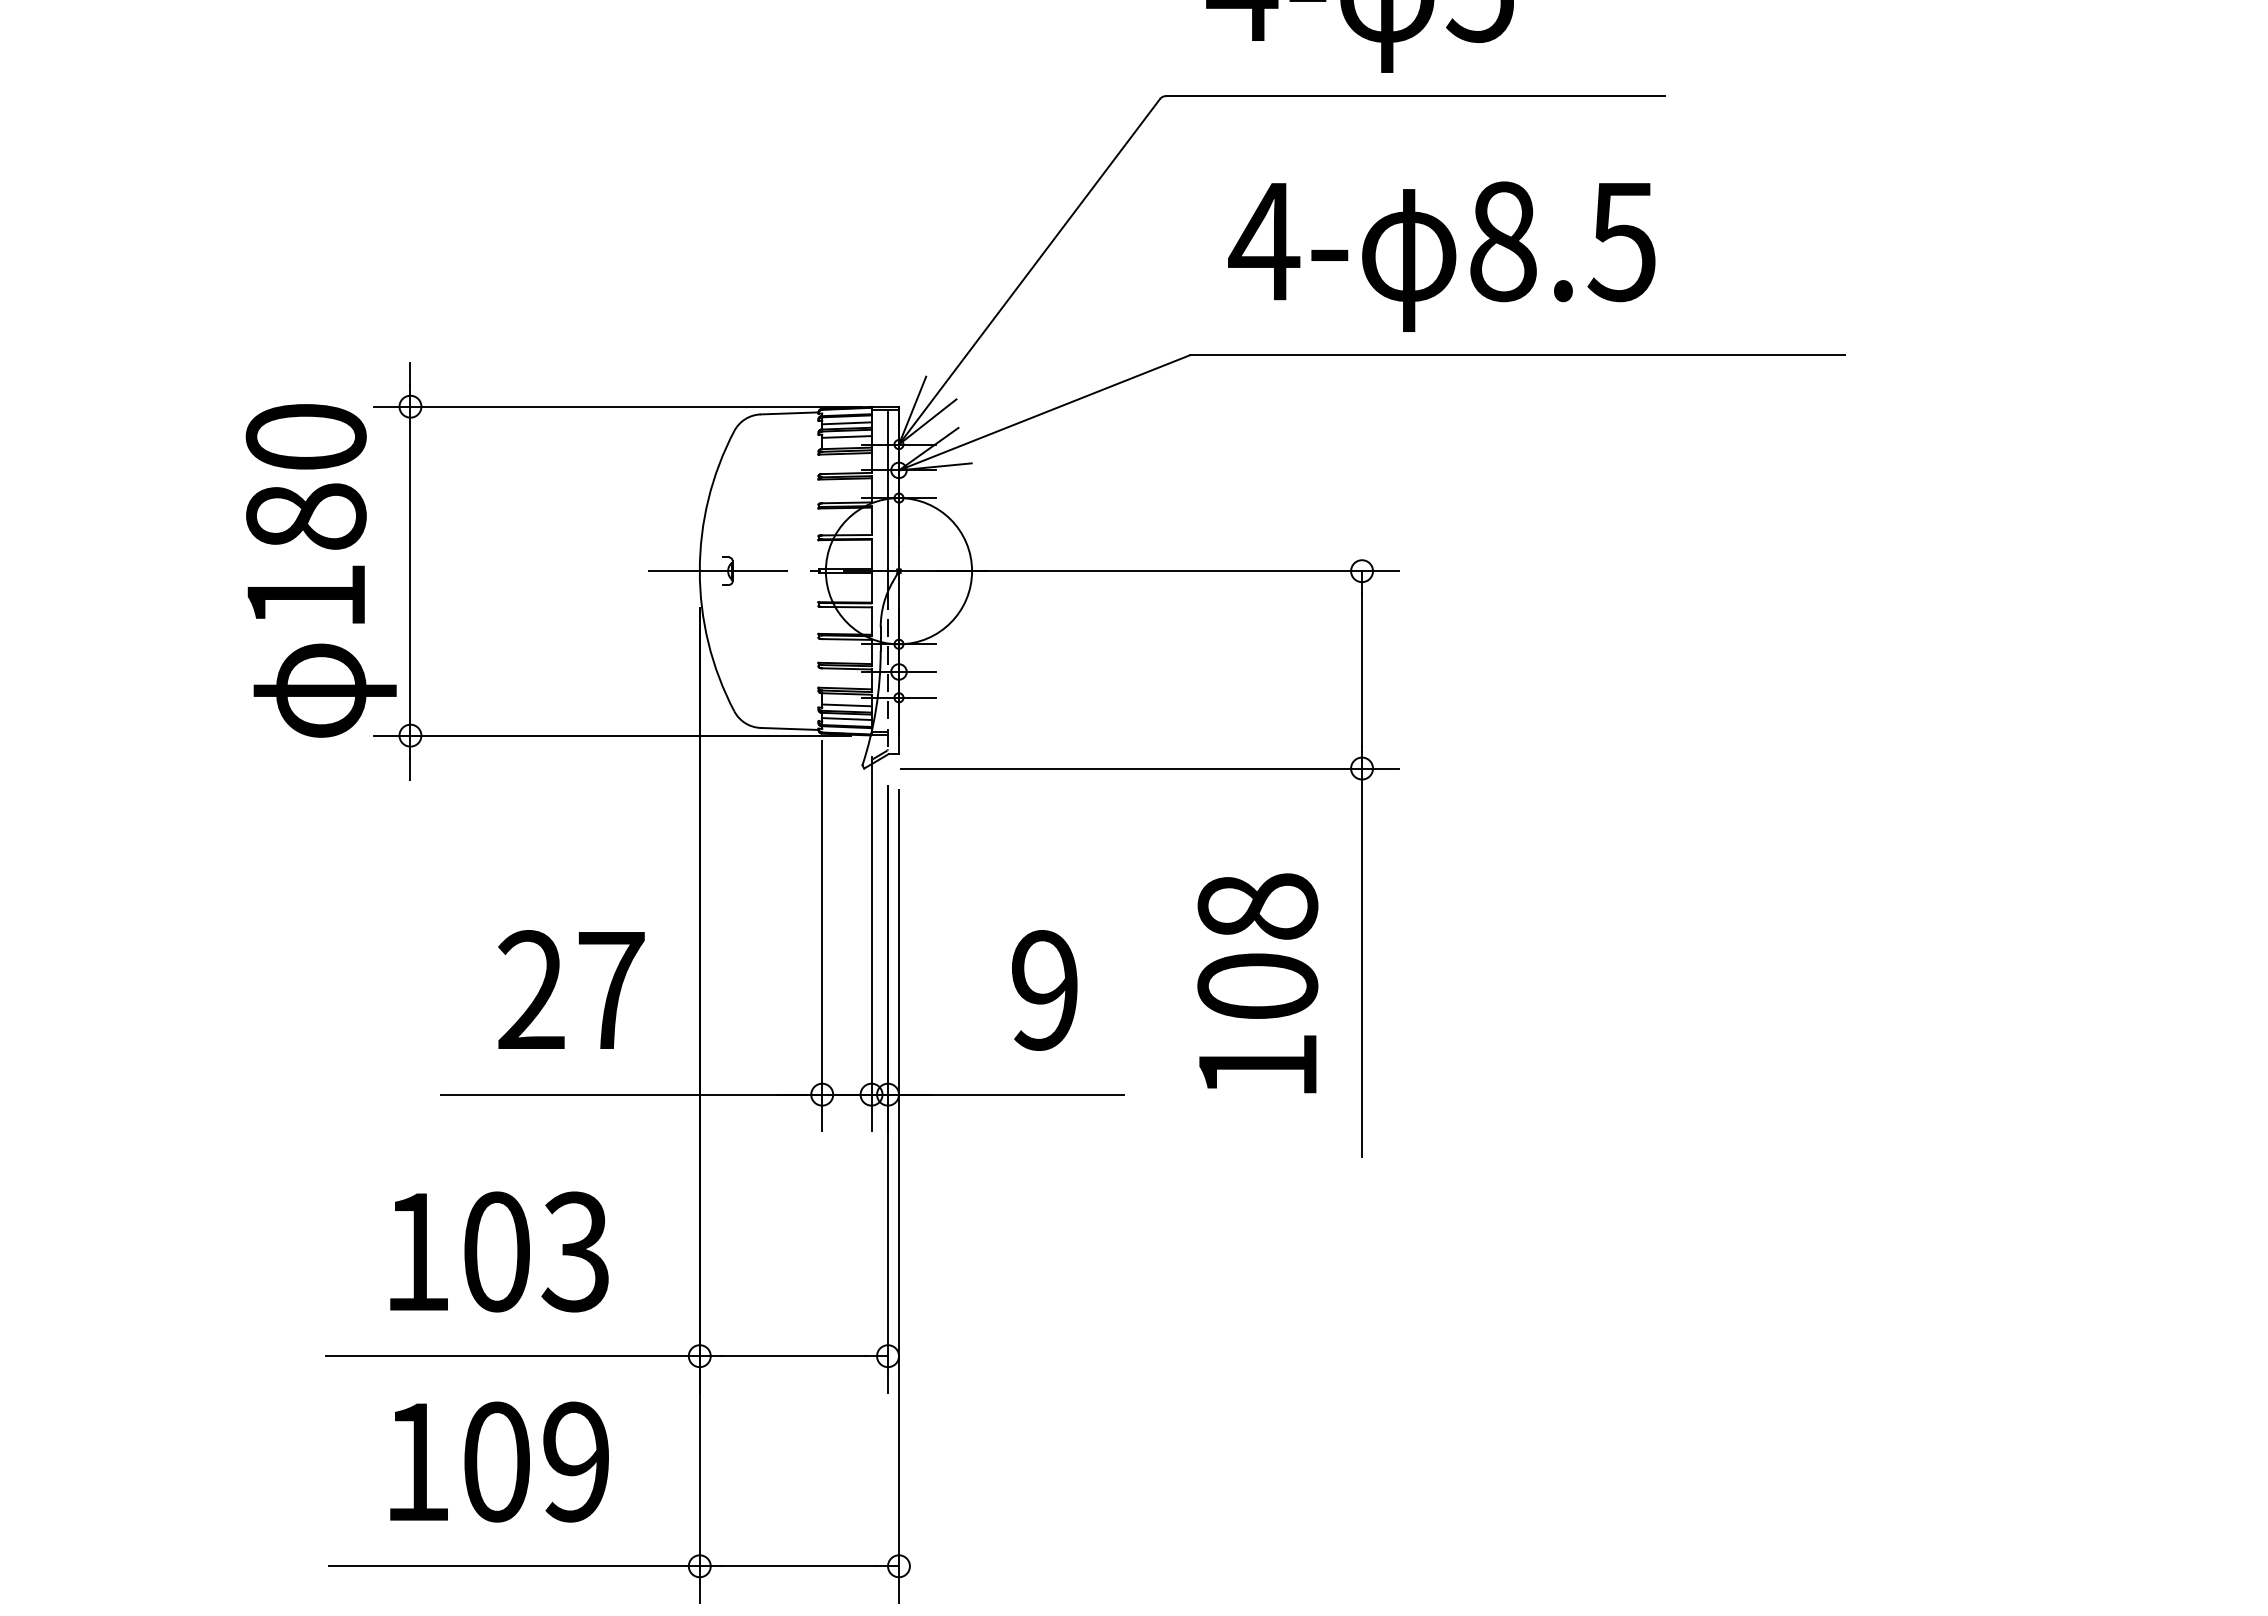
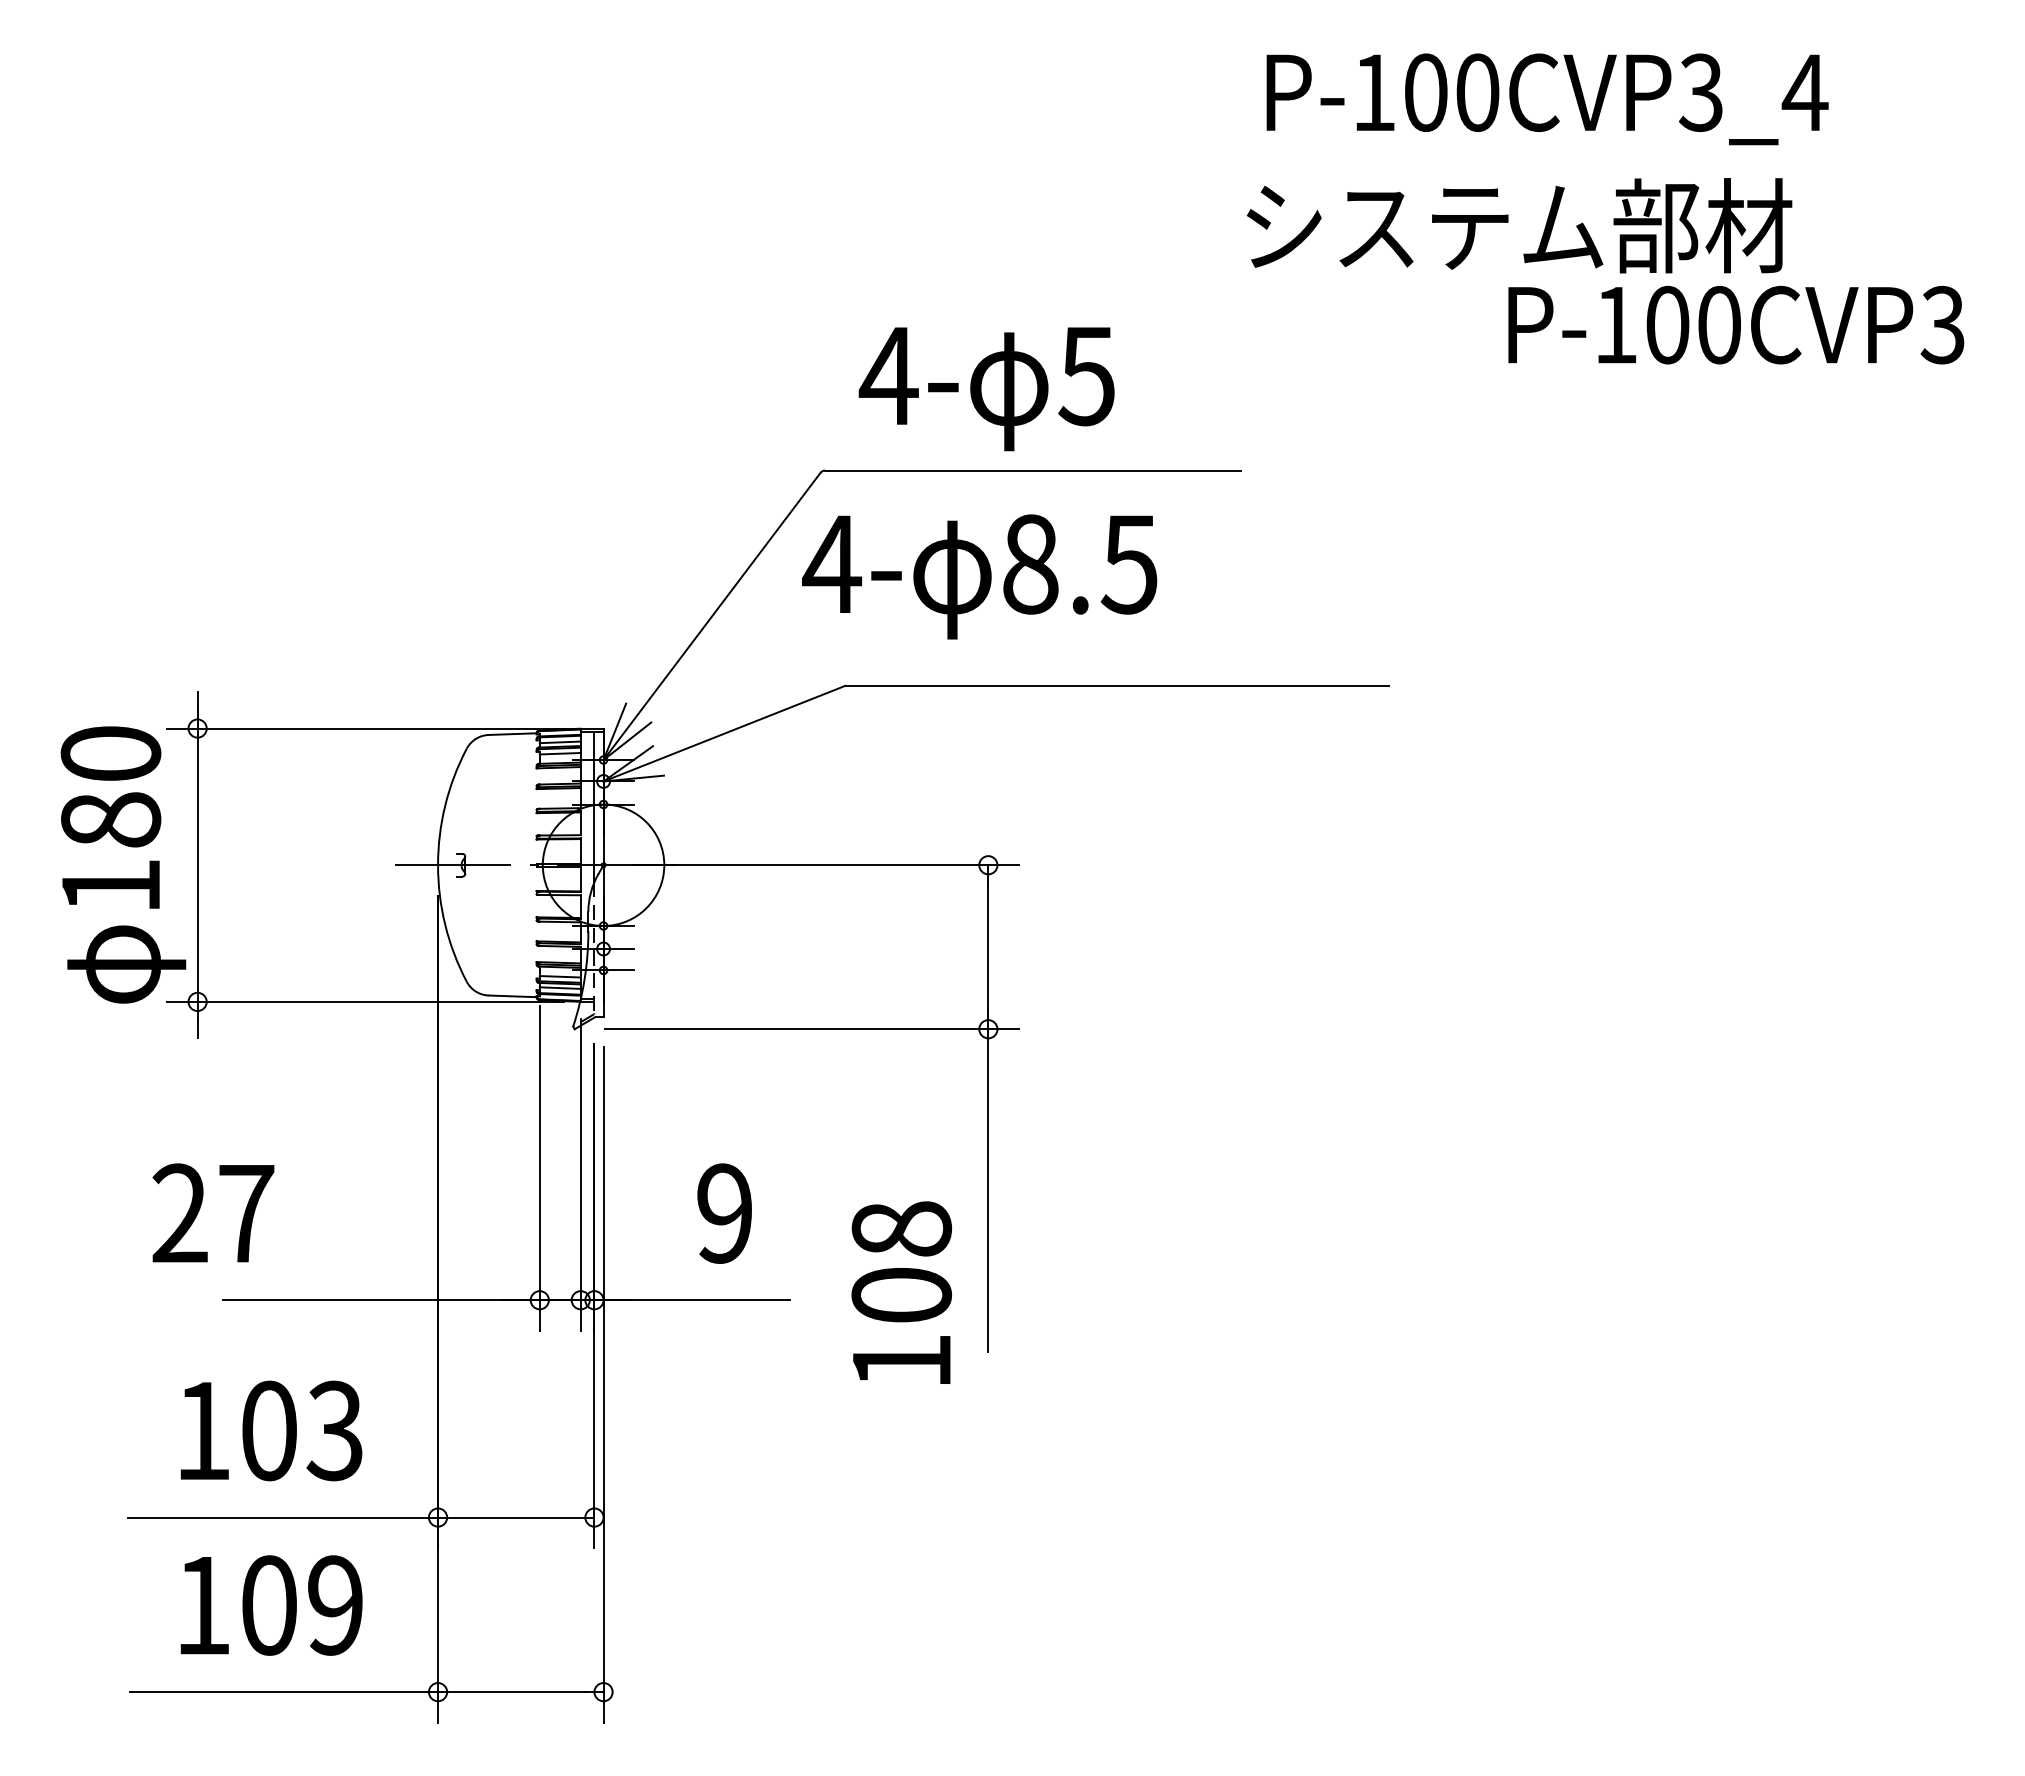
text: (1441, 256) -> (979, 576), moved
text: (1257, 983) -> (901, 1292), moved
text: (571, 989) -> (213, 1212), moved

